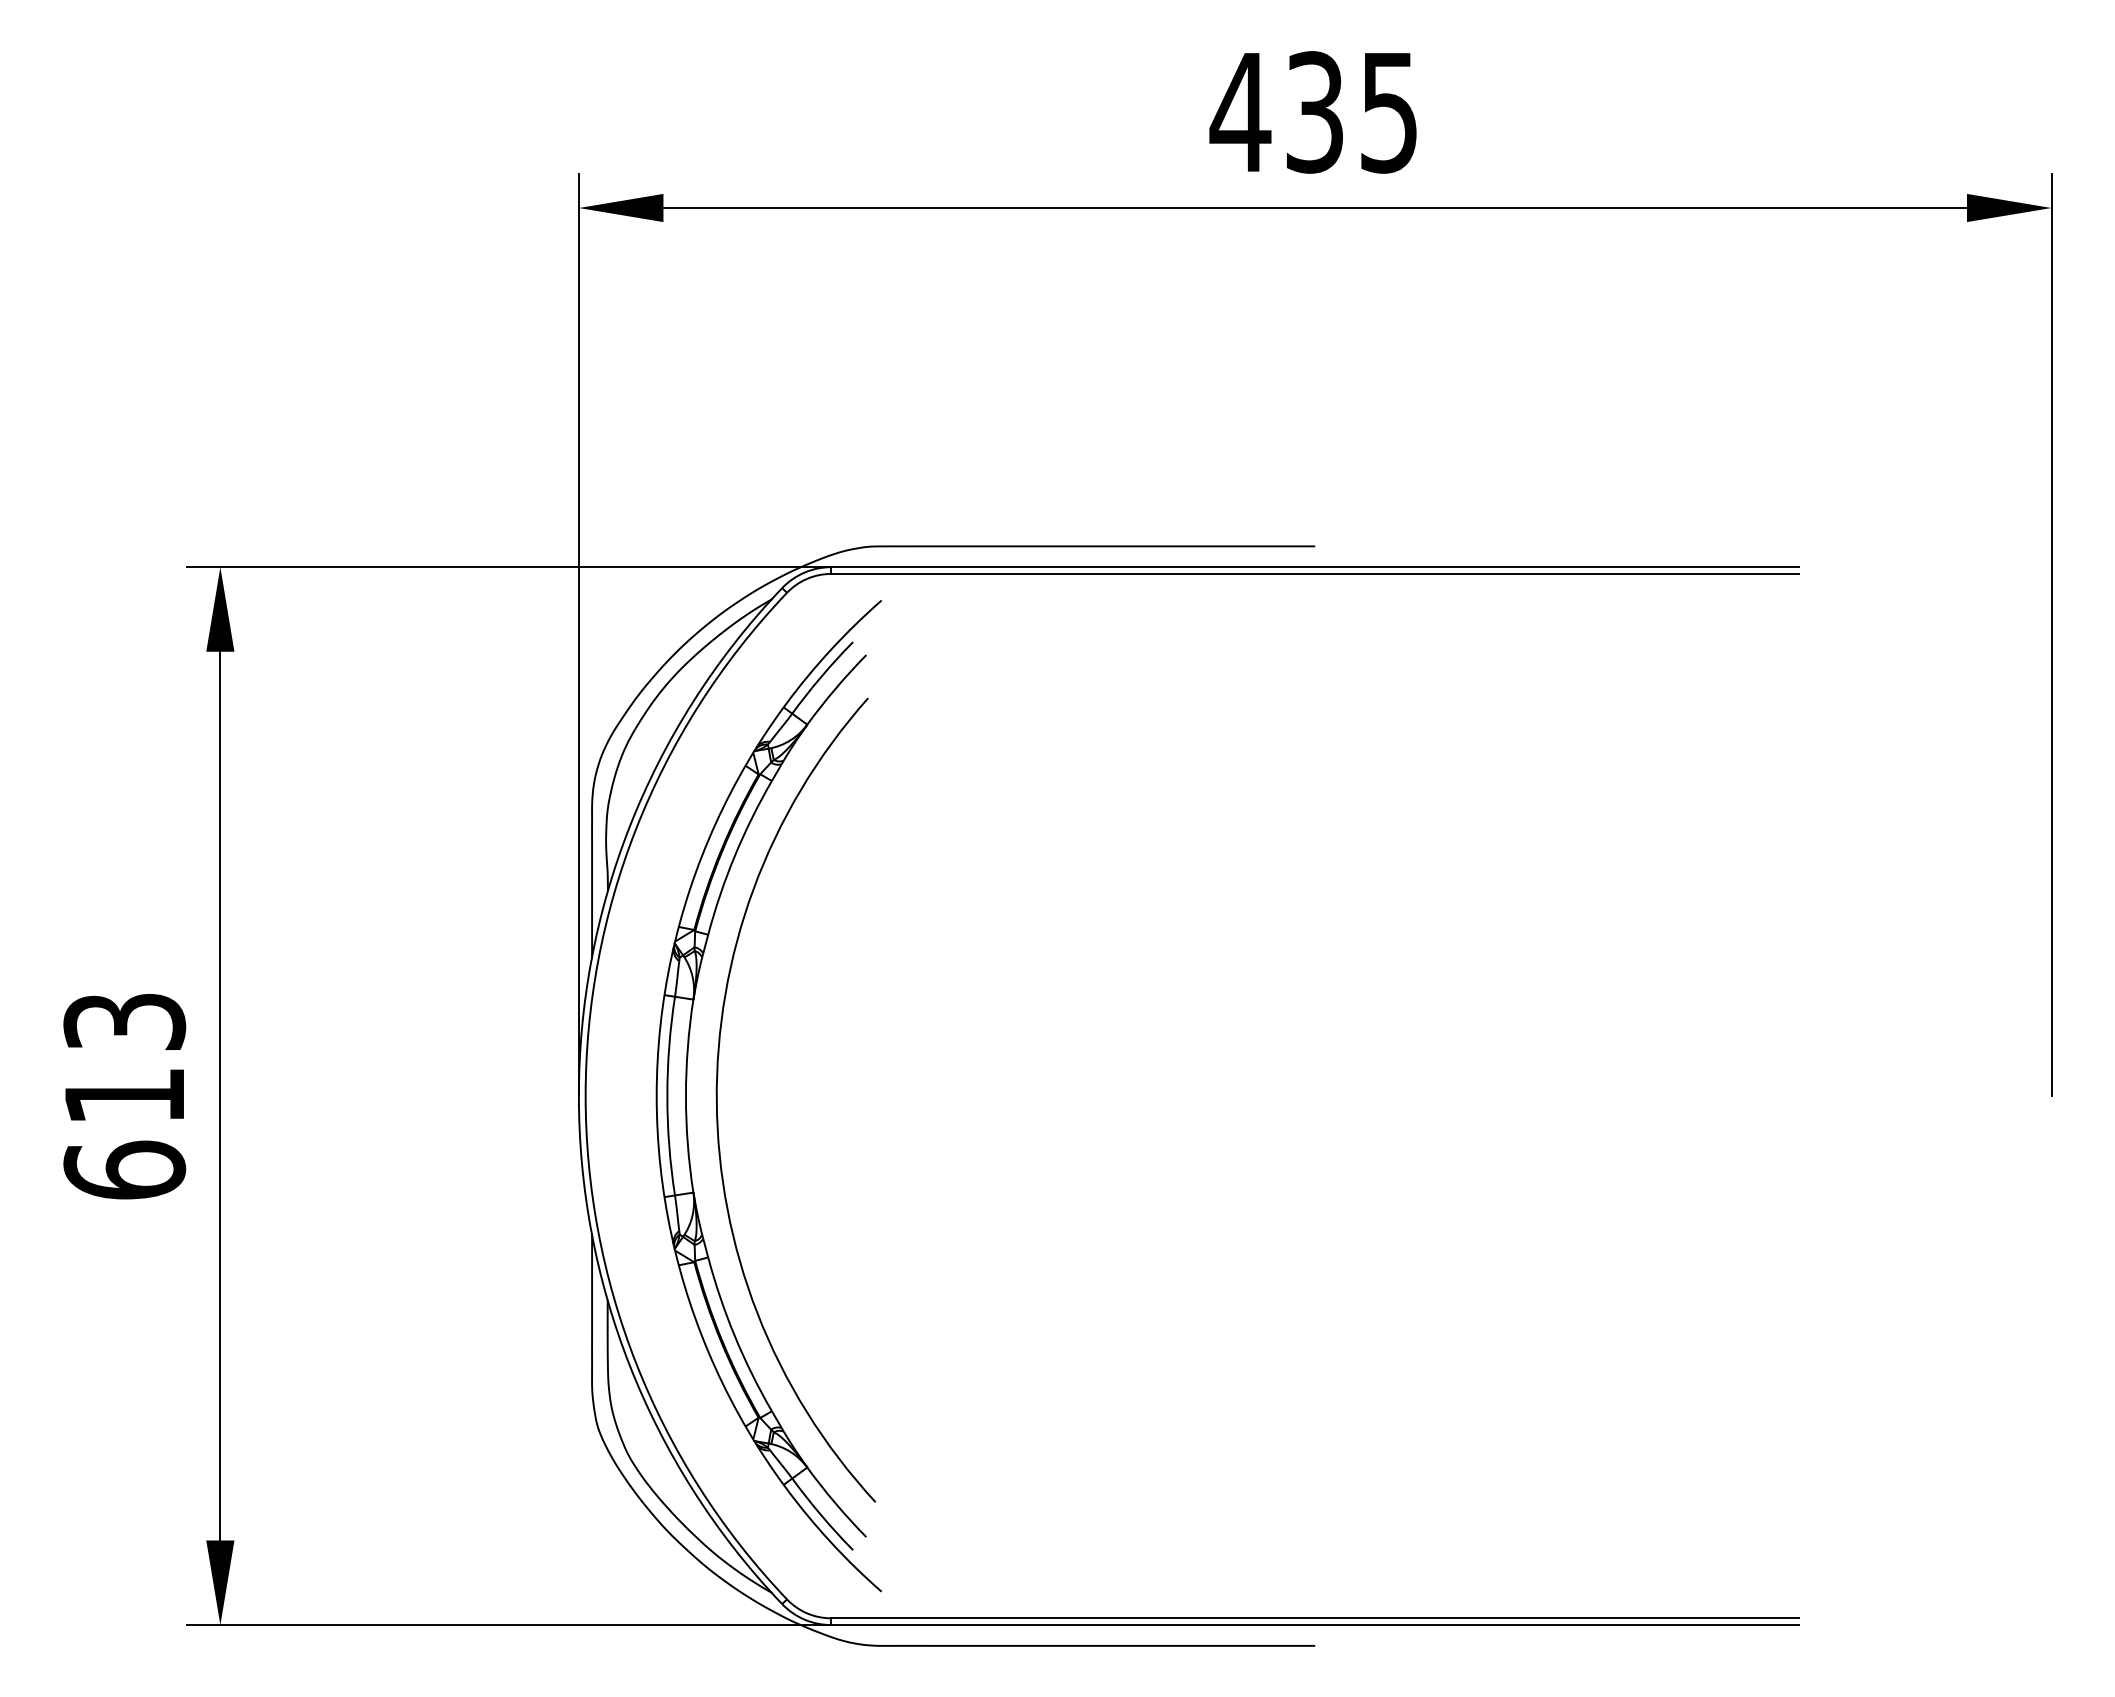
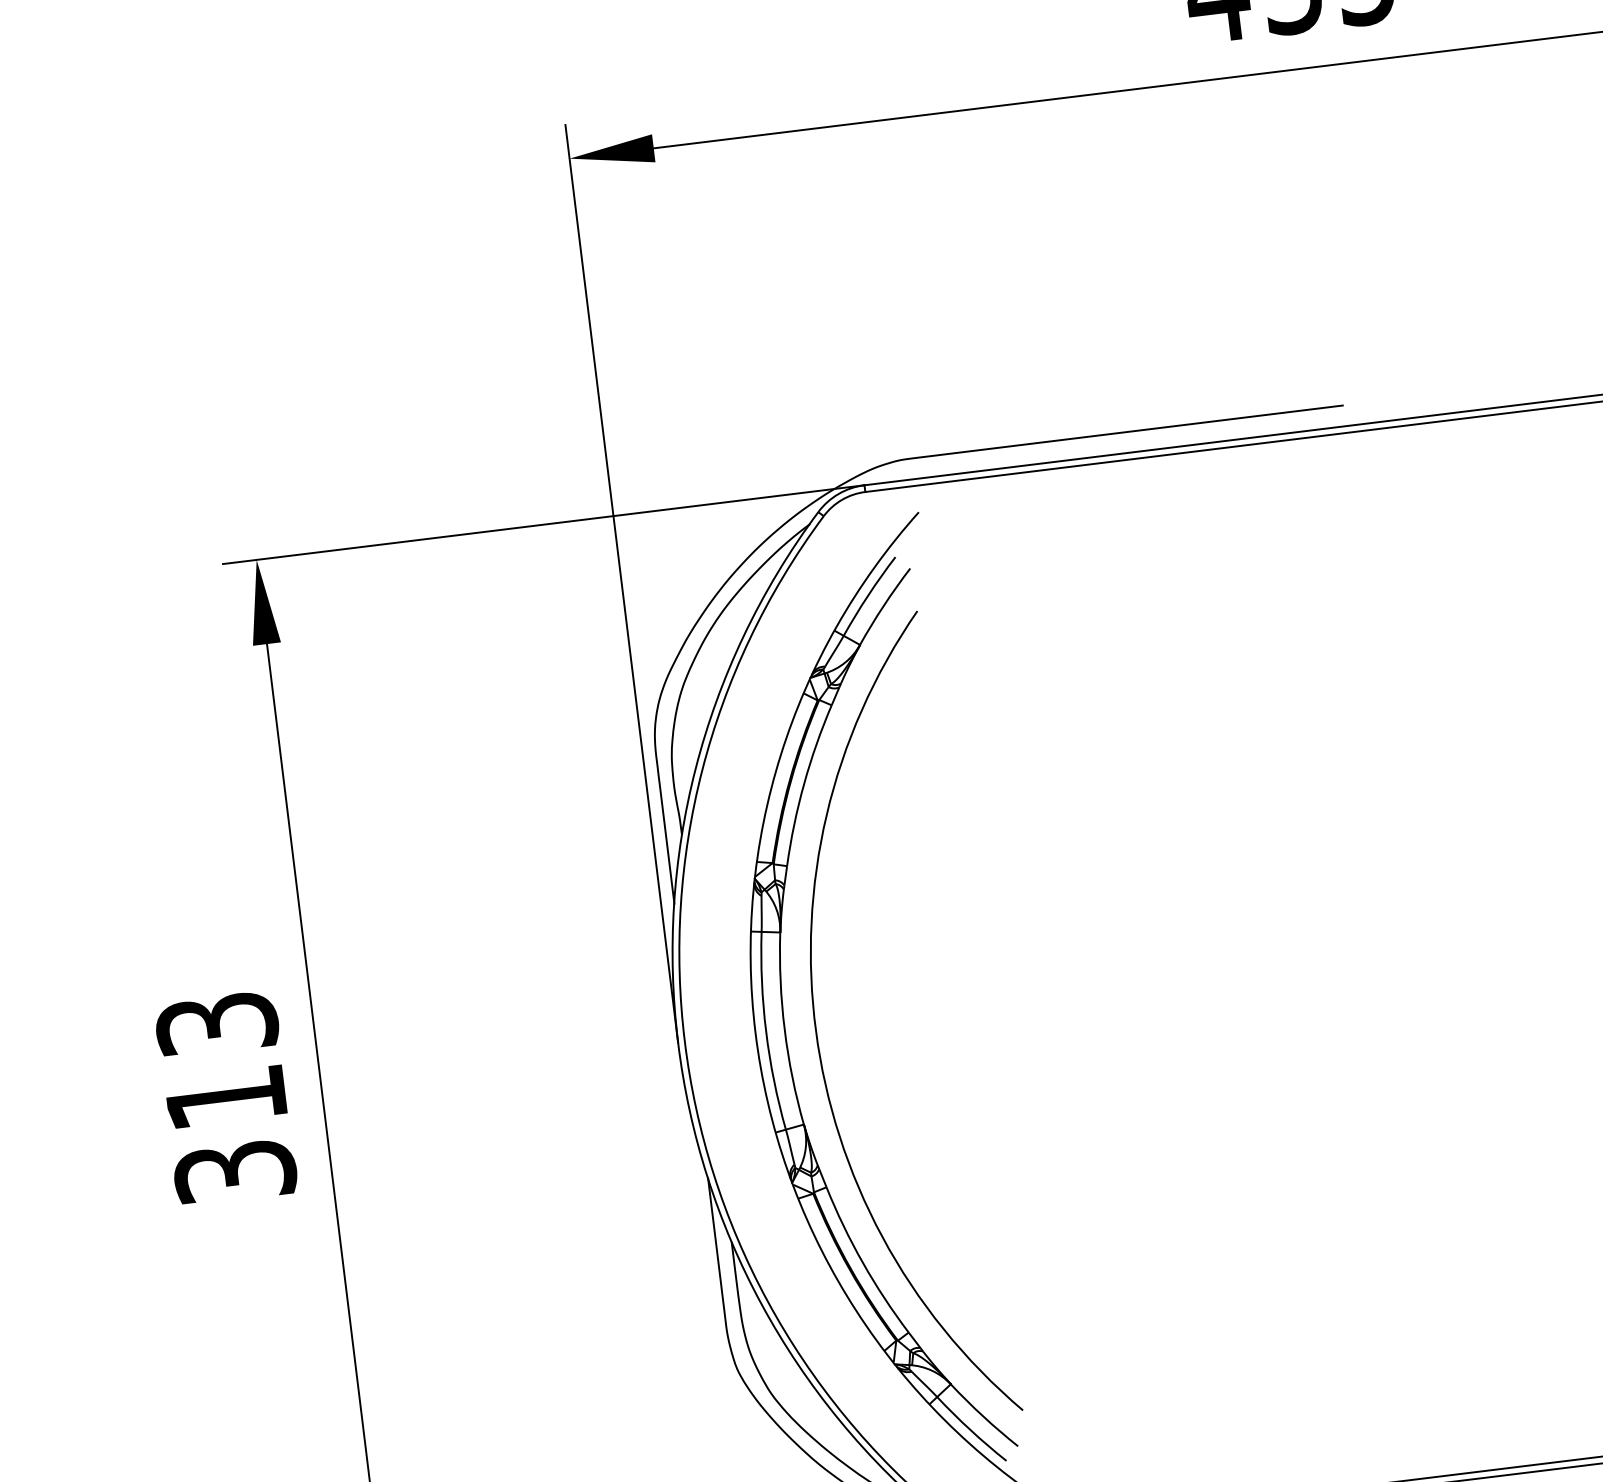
text: (124, 1169) -> (234, 1171), 613 -> 313

